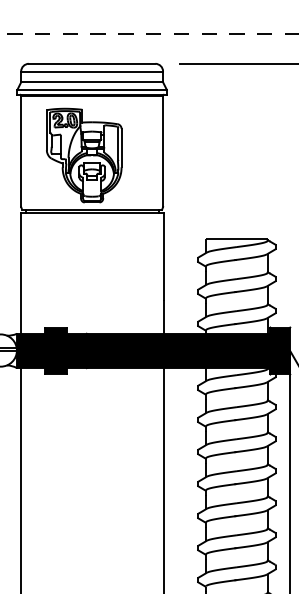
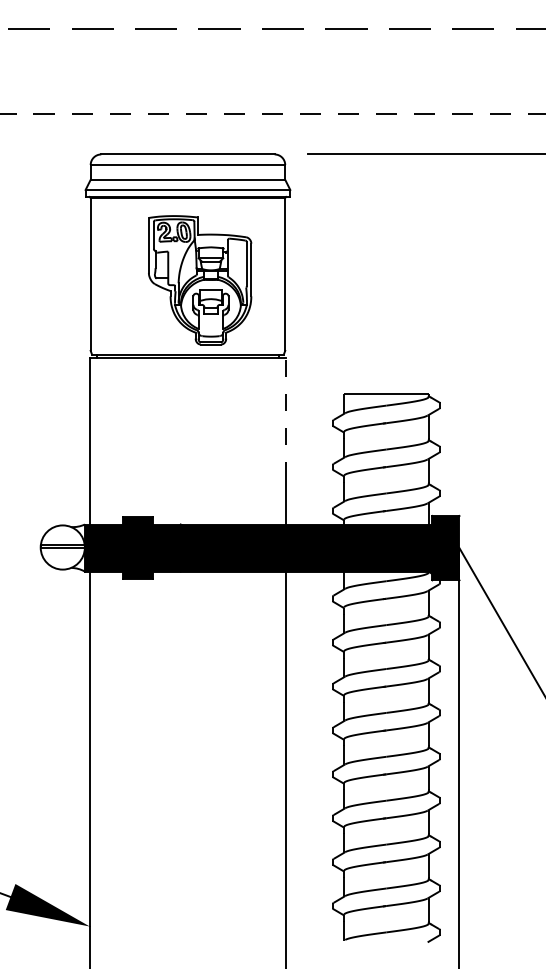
part: (84, 155) -> (200, 280), moved
line: (164, 256) -> (286, 418), solid -> dashed

